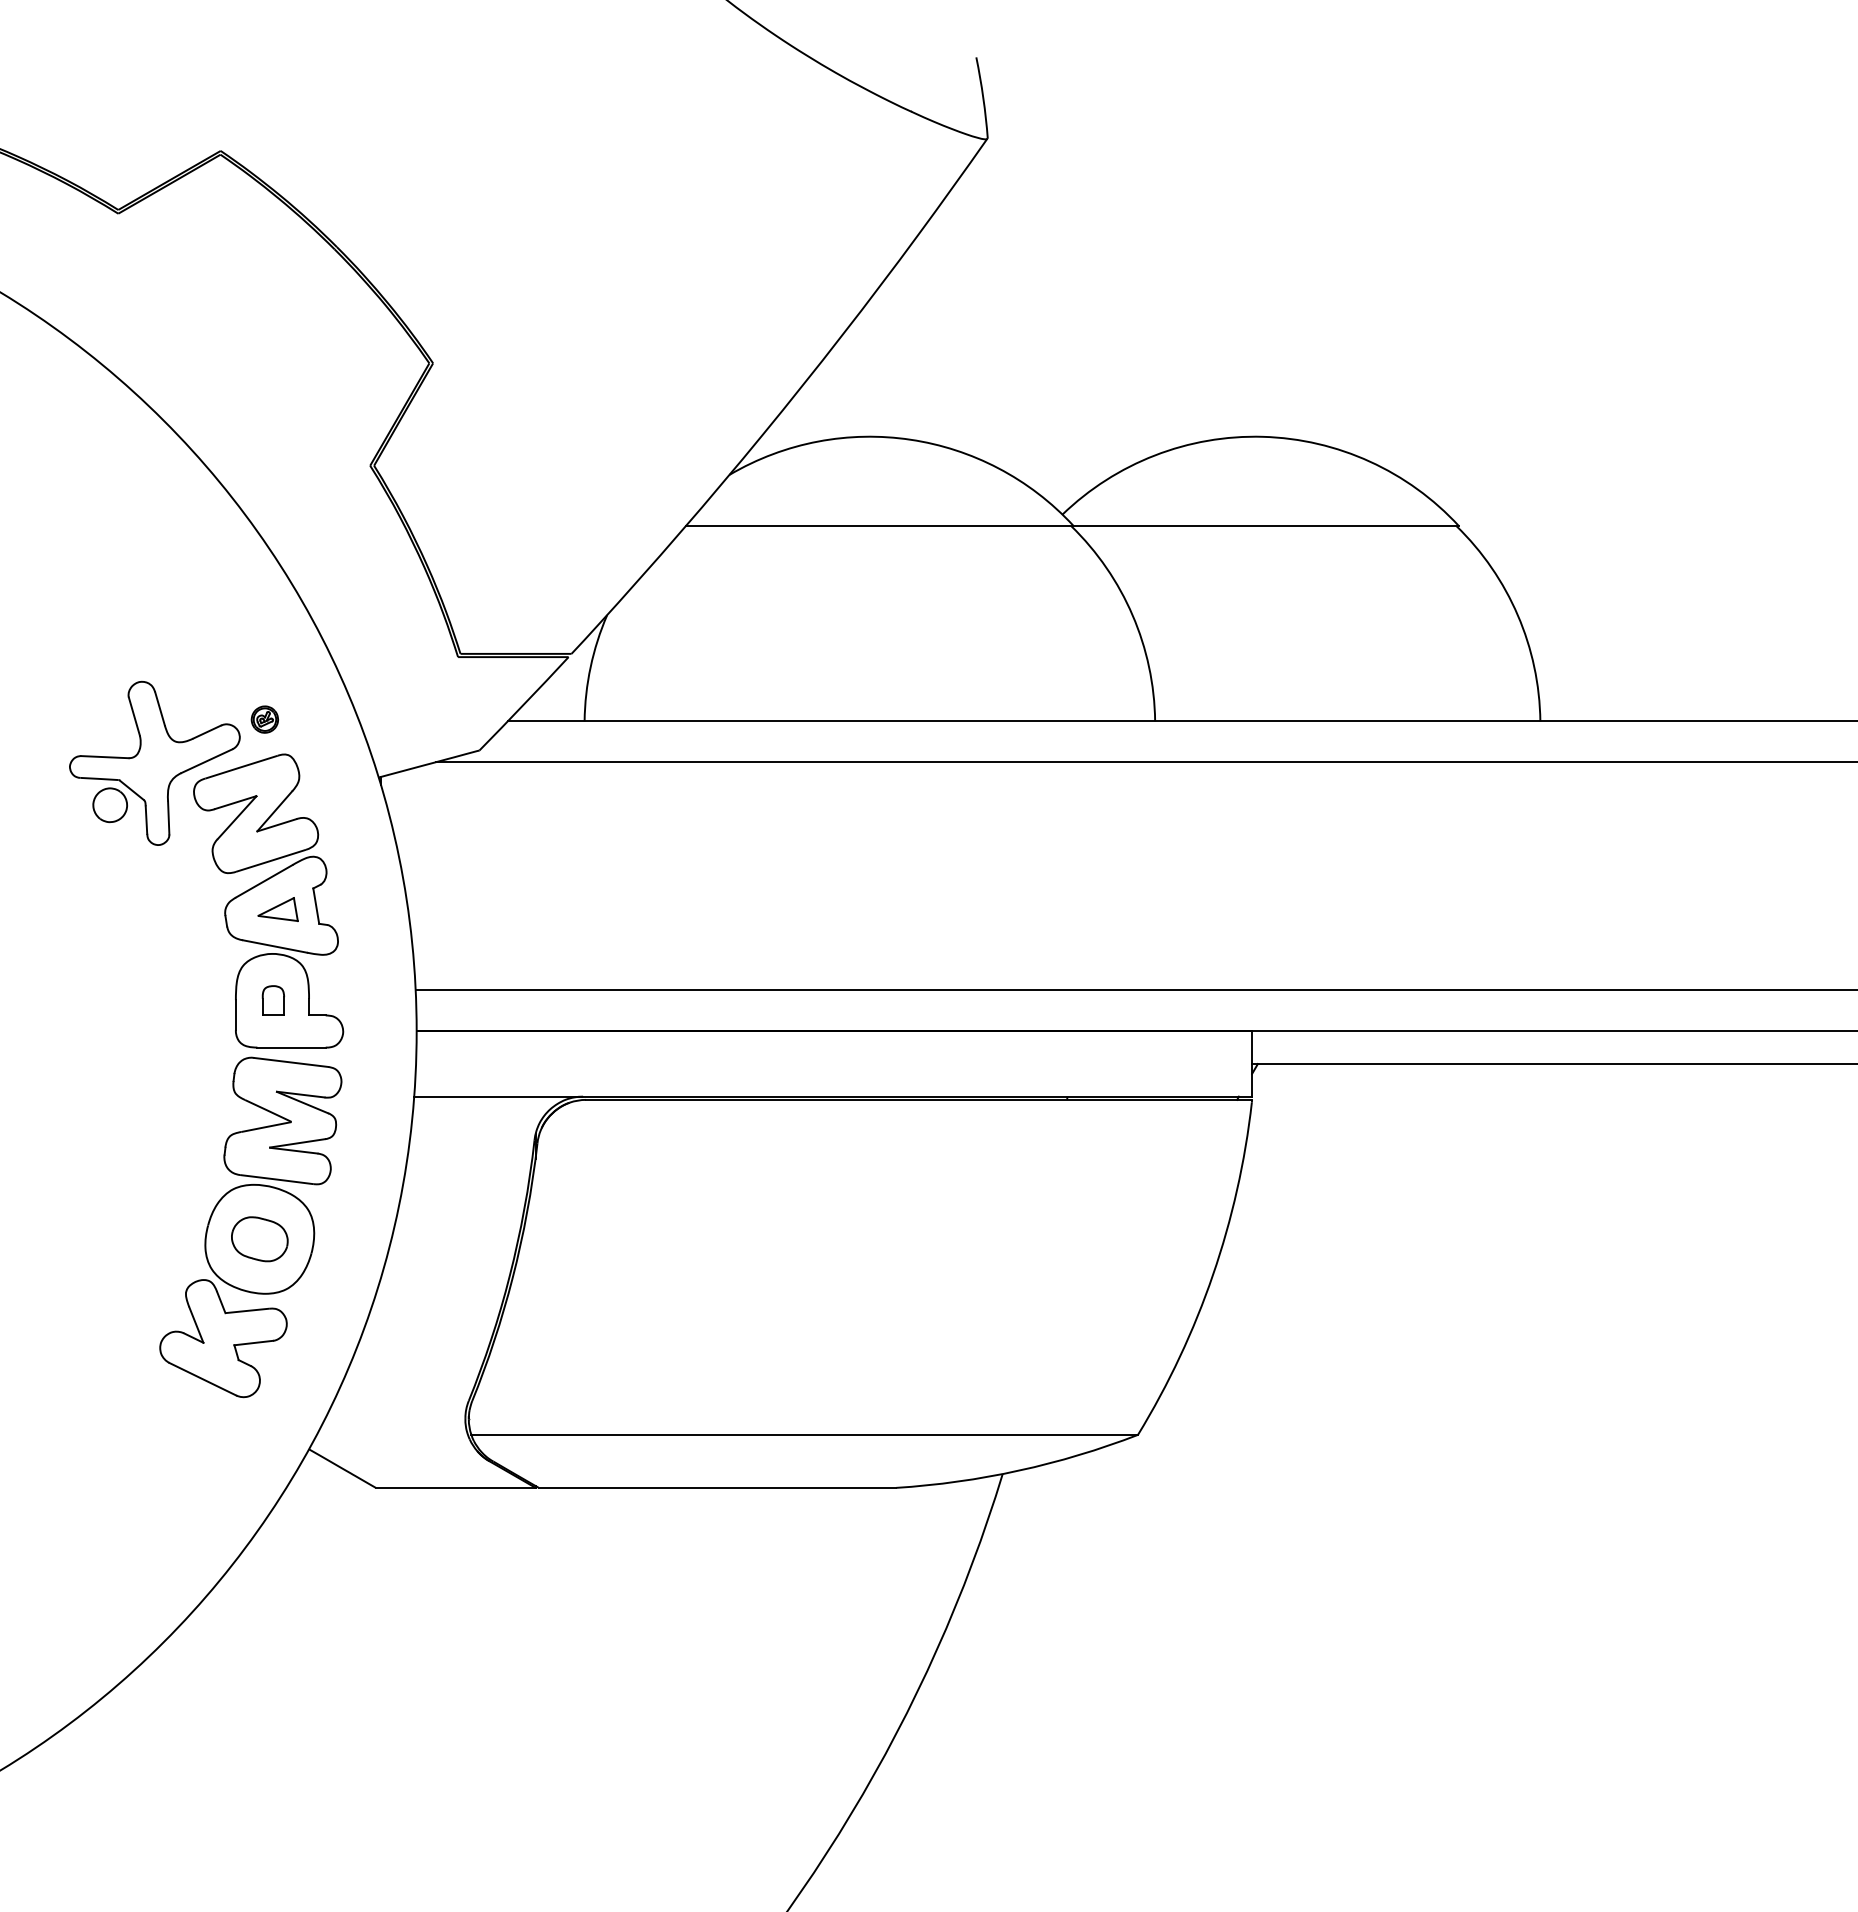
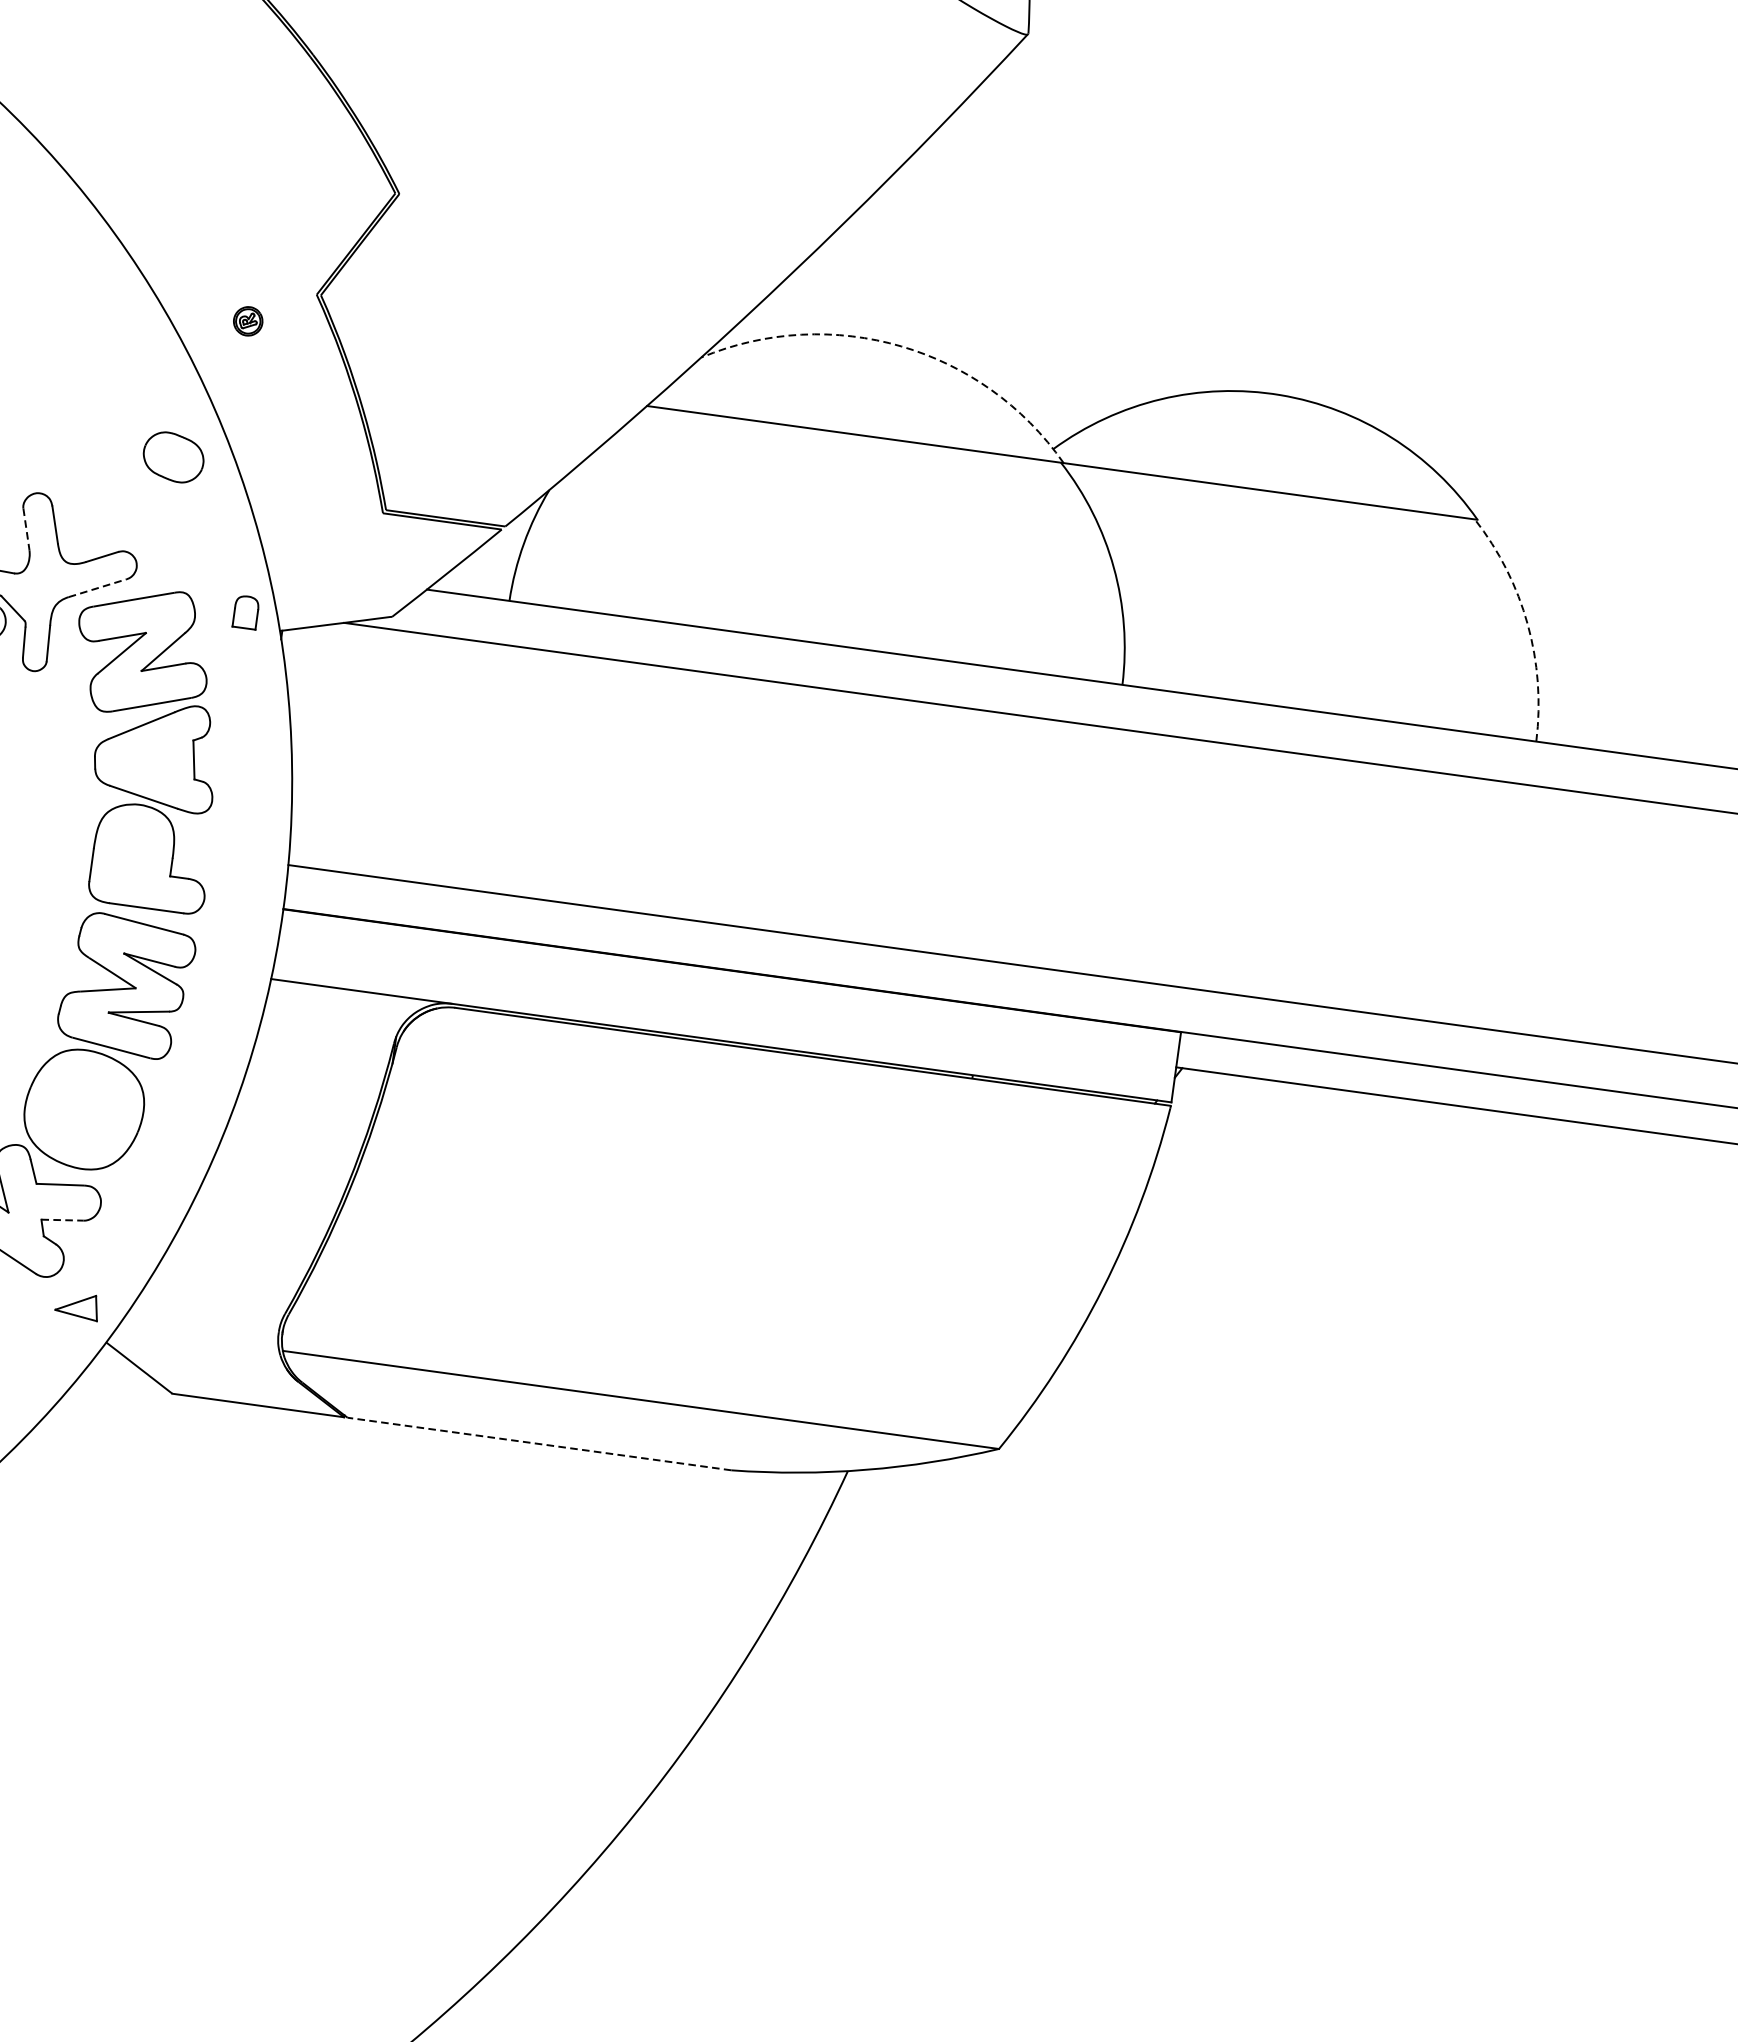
arc: (910, 439) -> (901, 346), solid -> dashed
arc: (1517, 615) -> (1527, 624), solid -> dashed
line: (134, 716) -> (26, 529), solid -> dashed
part: (264, 719) -> (247, 321), moved
line: (207, 761) -> (98, 588), solid -> dashed
part: (277, 909) -> (76, 1305), moved
part: (272, 1000) -> (245, 611), moved
part: (259, 1239) -> (173, 457), moved
line: (254, 1342) -> (63, 1219), solid -> dashed
line: (717, 1487) -> (539, 1443), solid -> dashed

